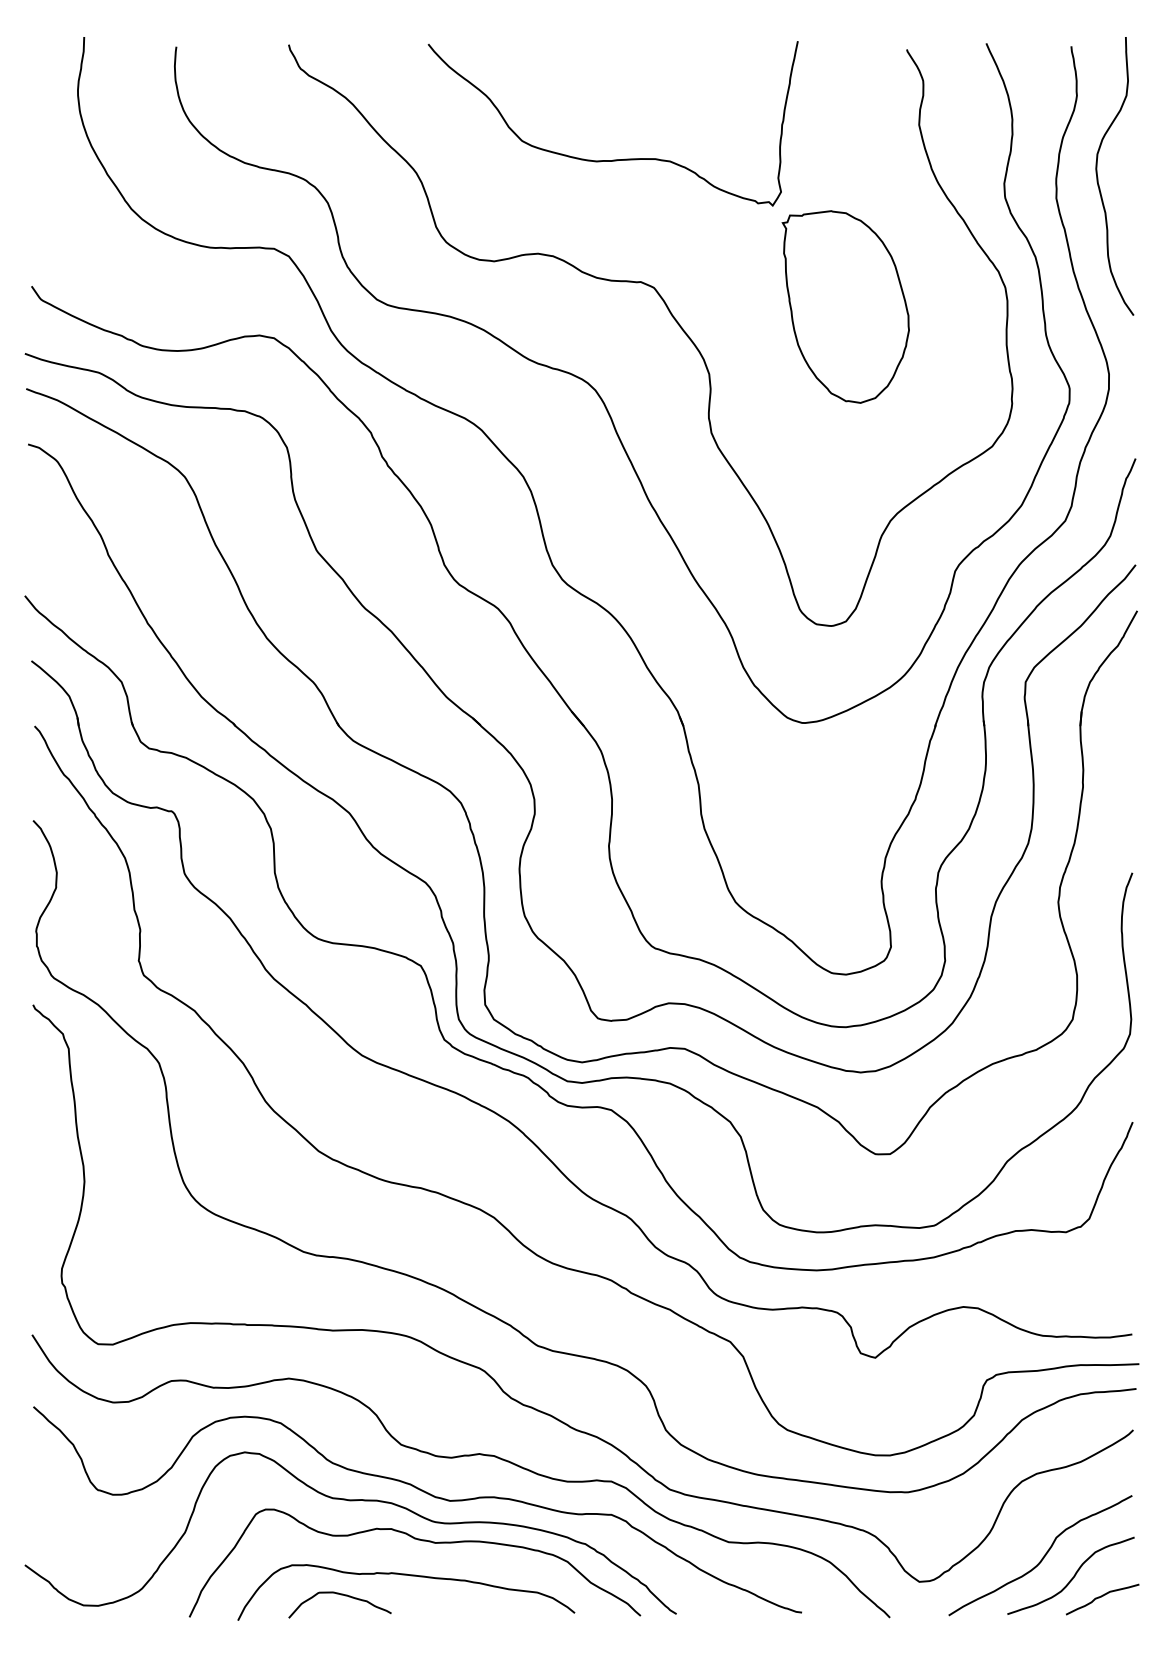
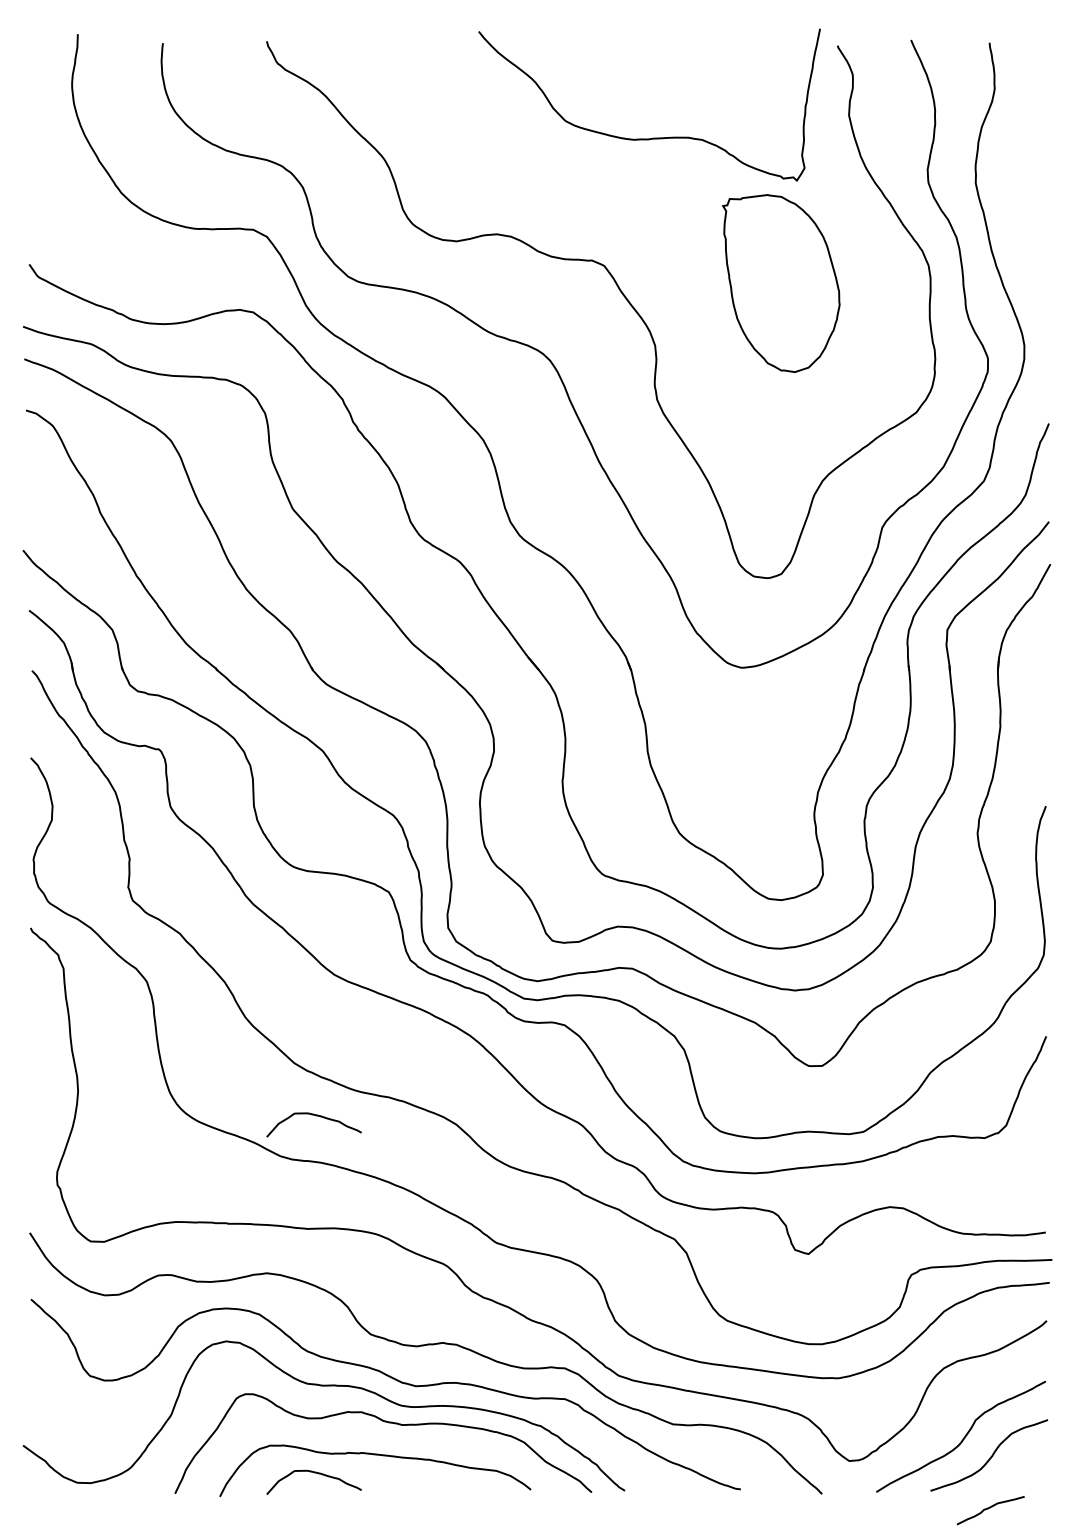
curve: (613, 159) -> (649, 138), moved
curve: (1098, 177) -> (1014, 163), removed
curve: (340, 1208) -> (314, 1116), added
curve: (1101, 1597) -> (989, 1508), moved

